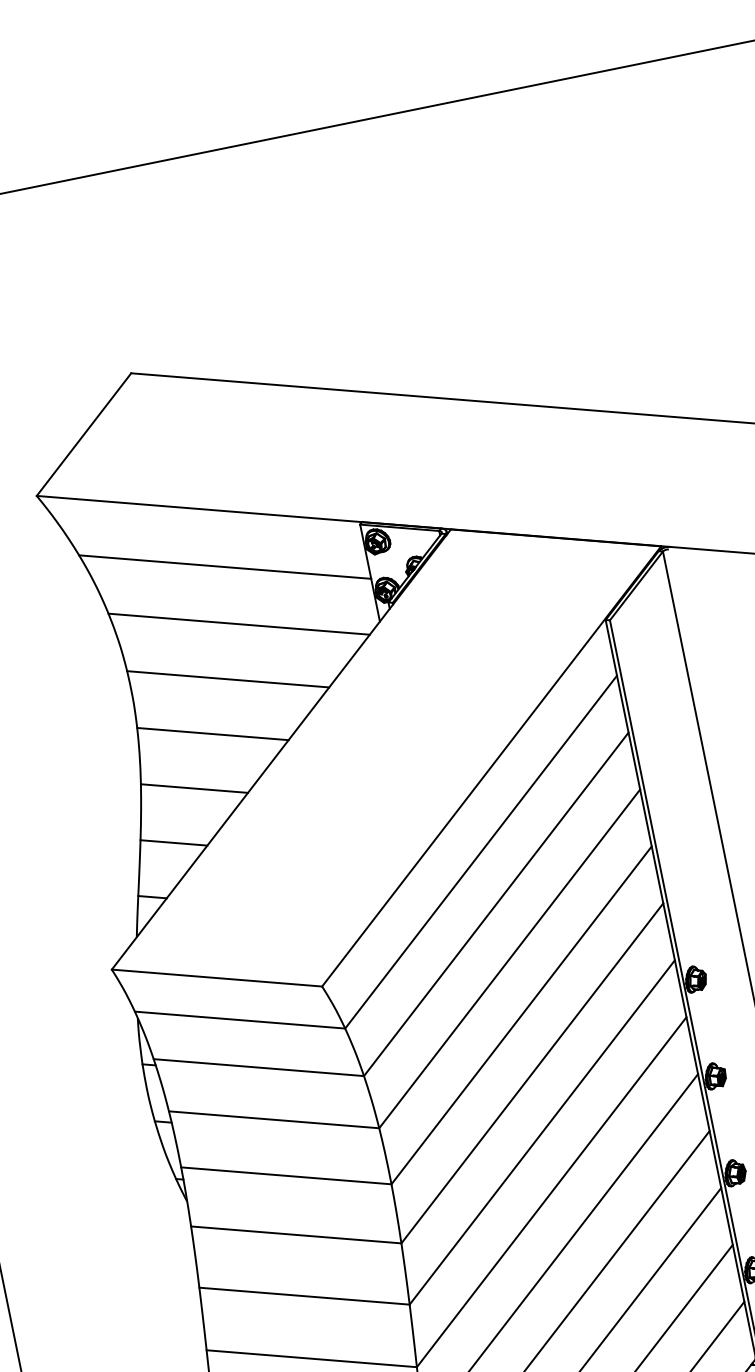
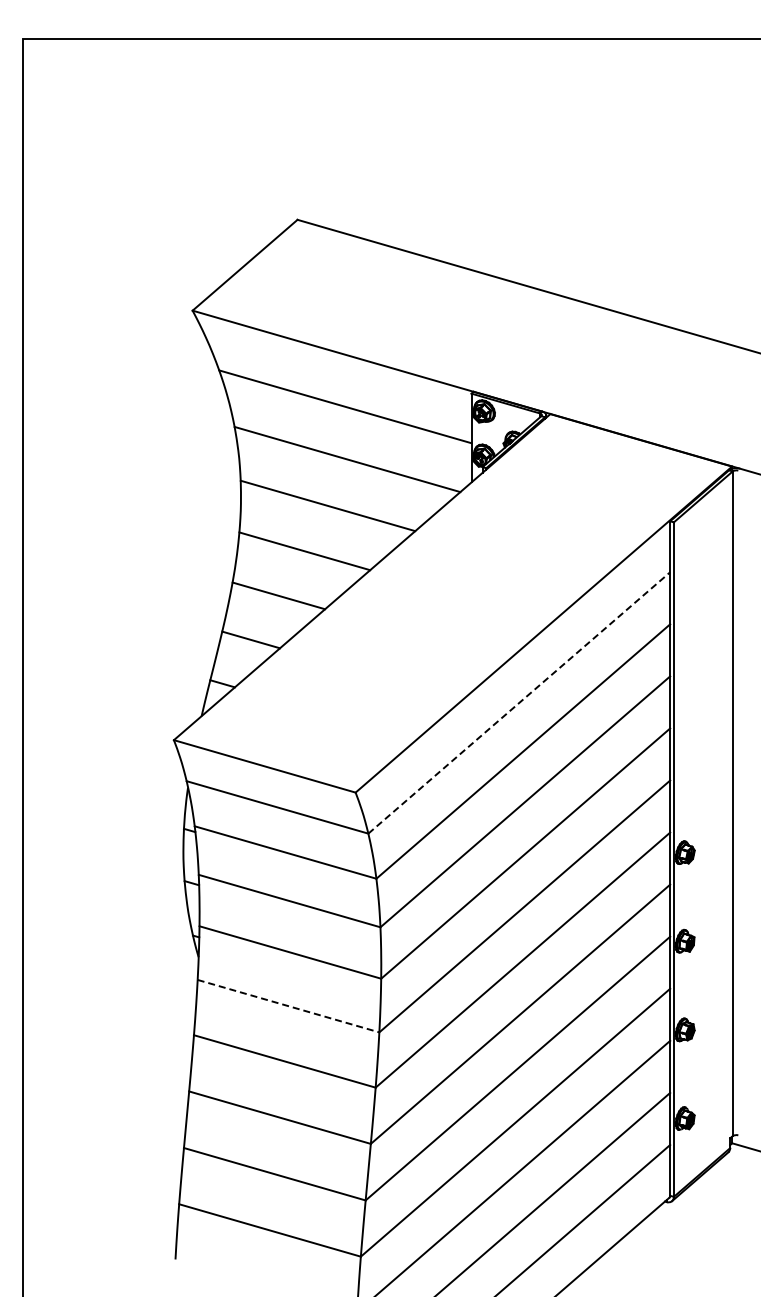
line: (481, 851) -> (519, 702), solid -> dashed
line: (296, 1235) -> (288, 1006), solid -> dashed

